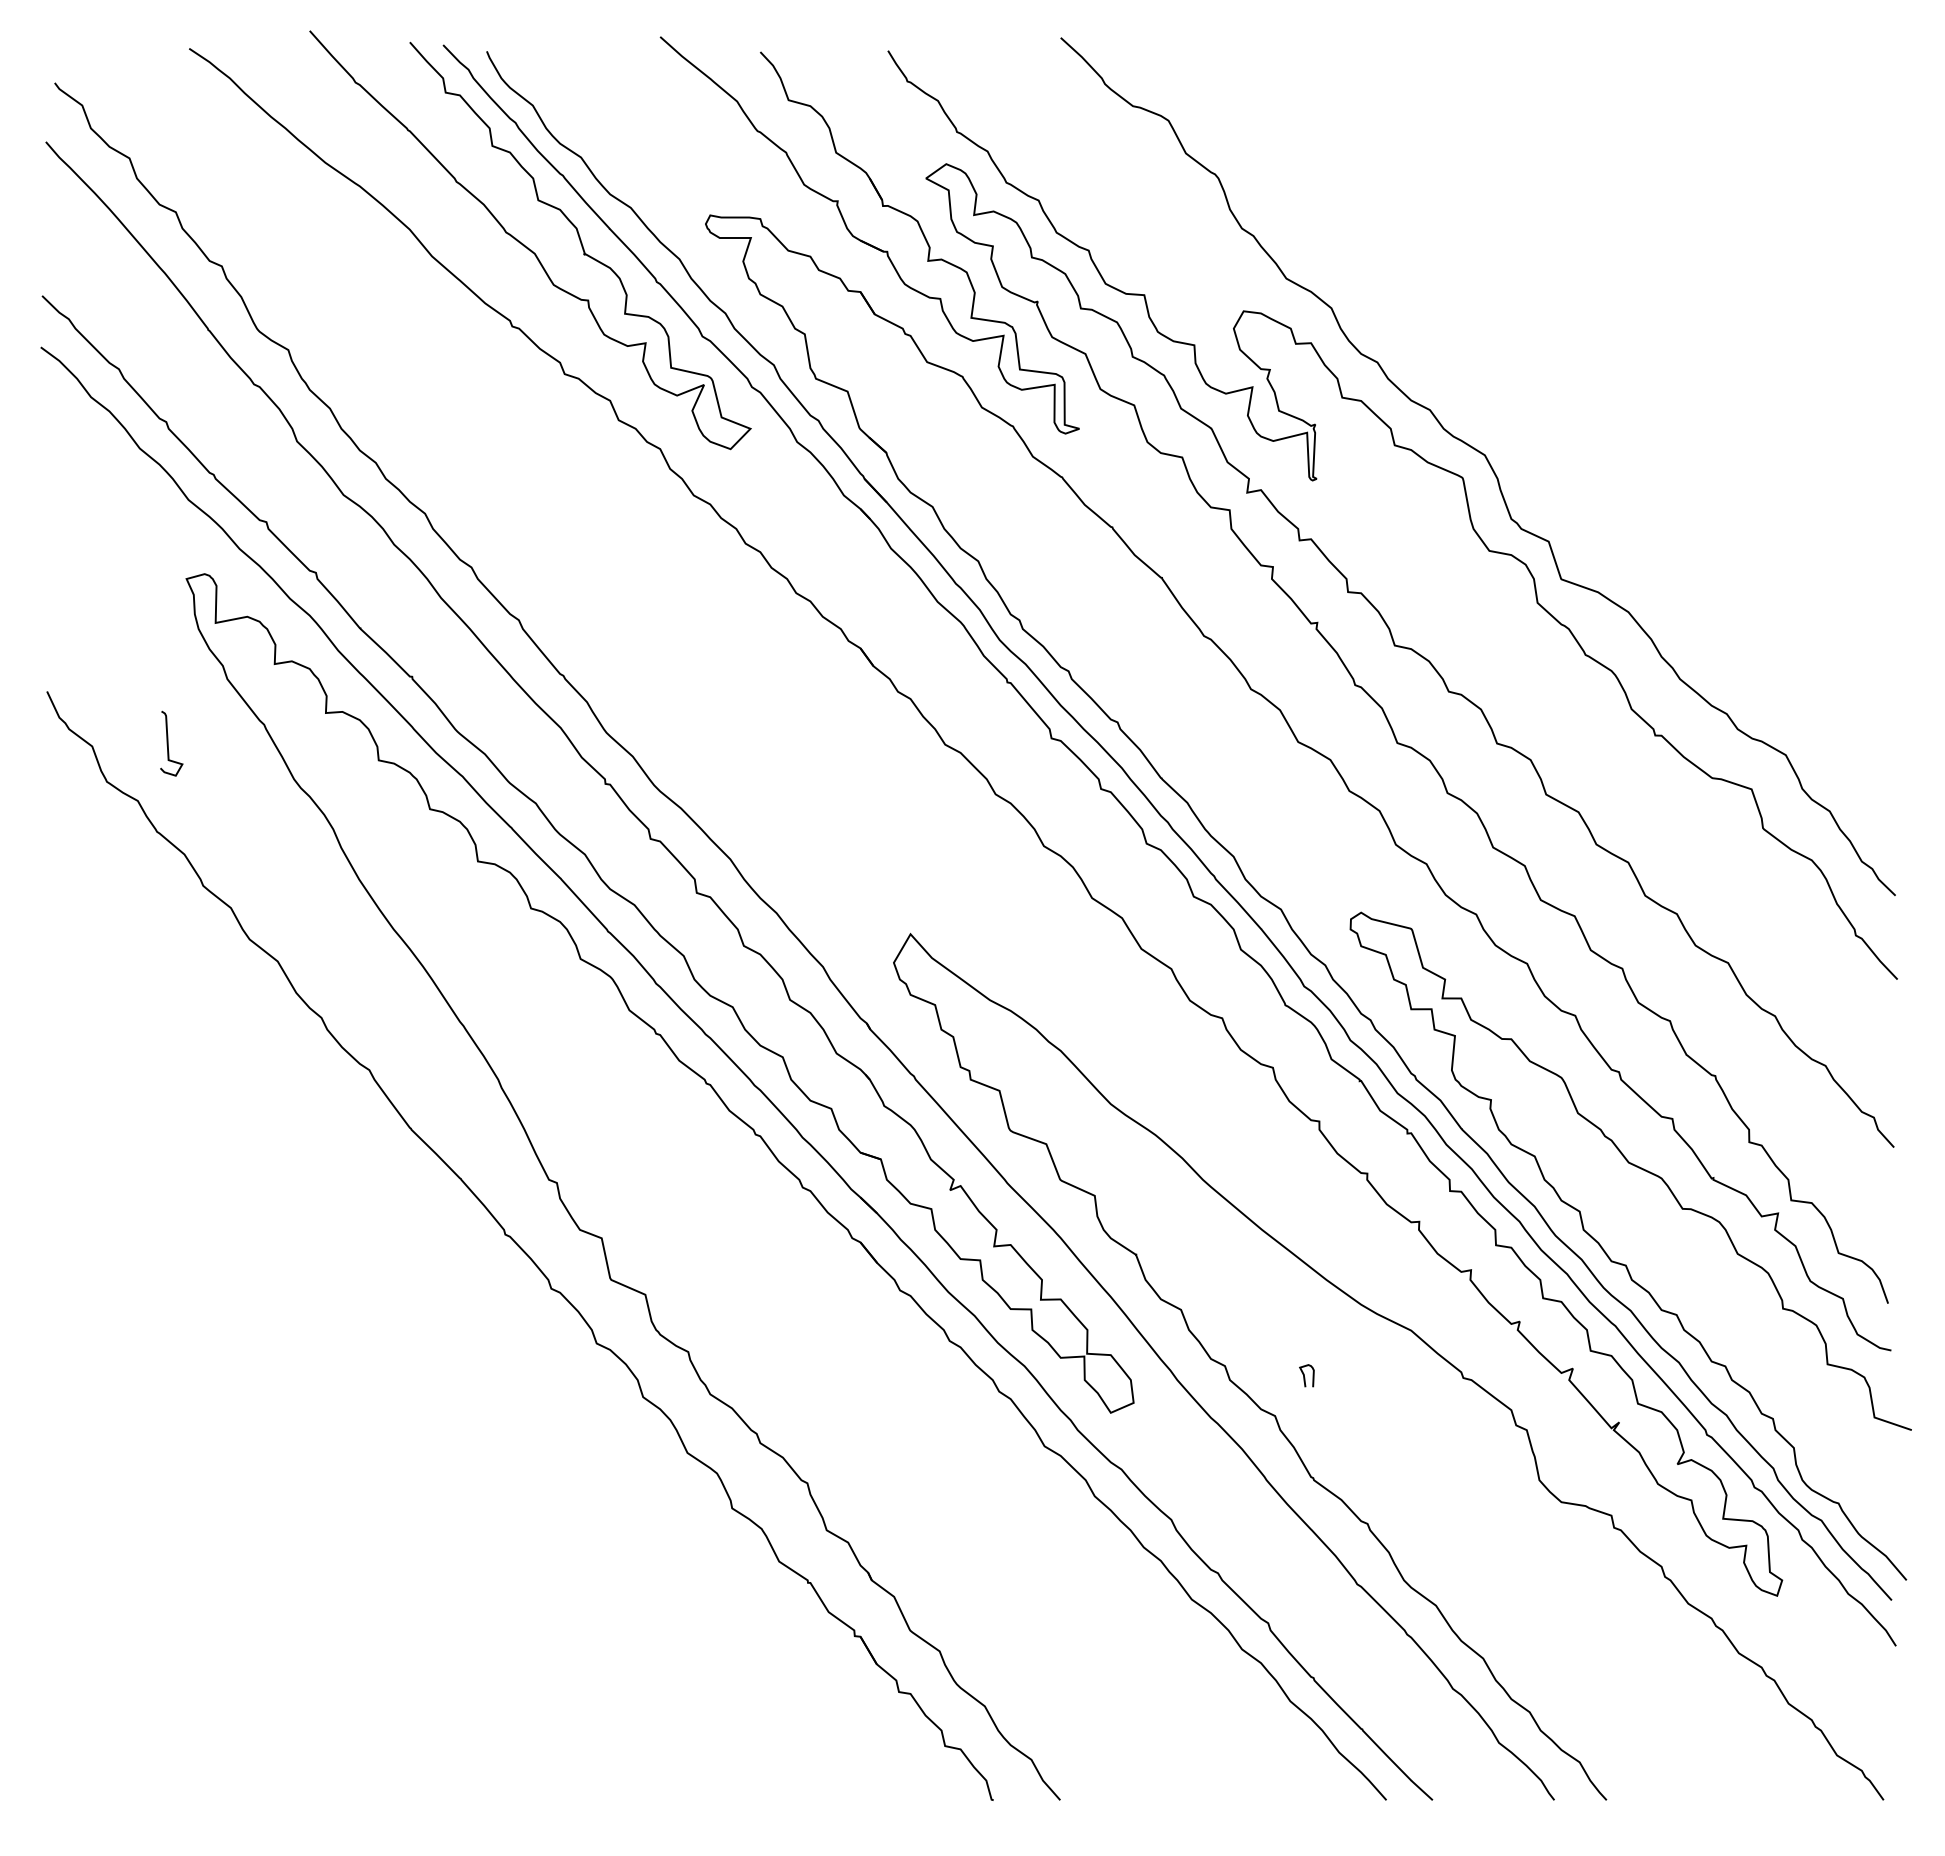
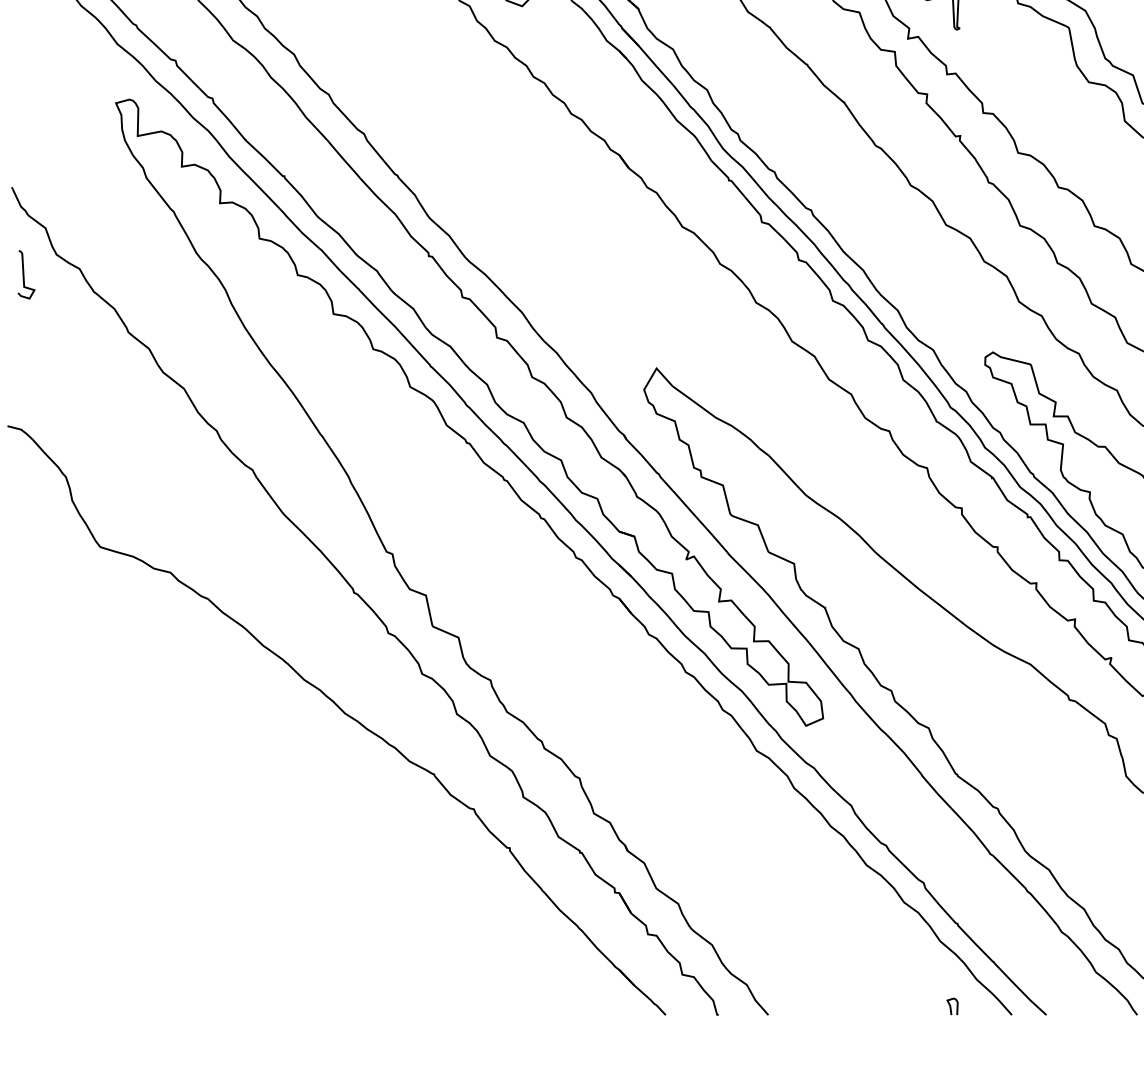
curve: (168, 743) -> (24, 274), moved
curve: (1304, 1375) -> (950, 1006), moved
part: (491, 1395) -> (343, 712), added

